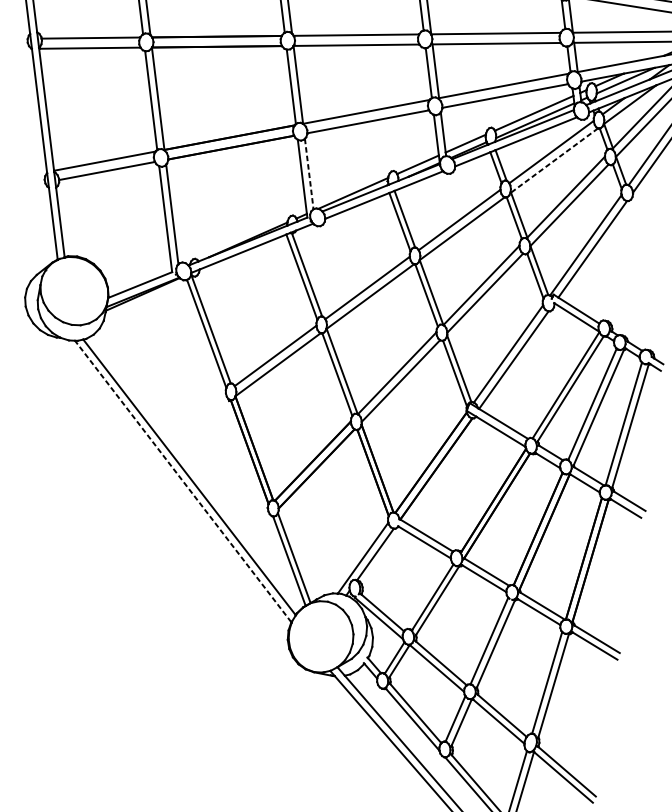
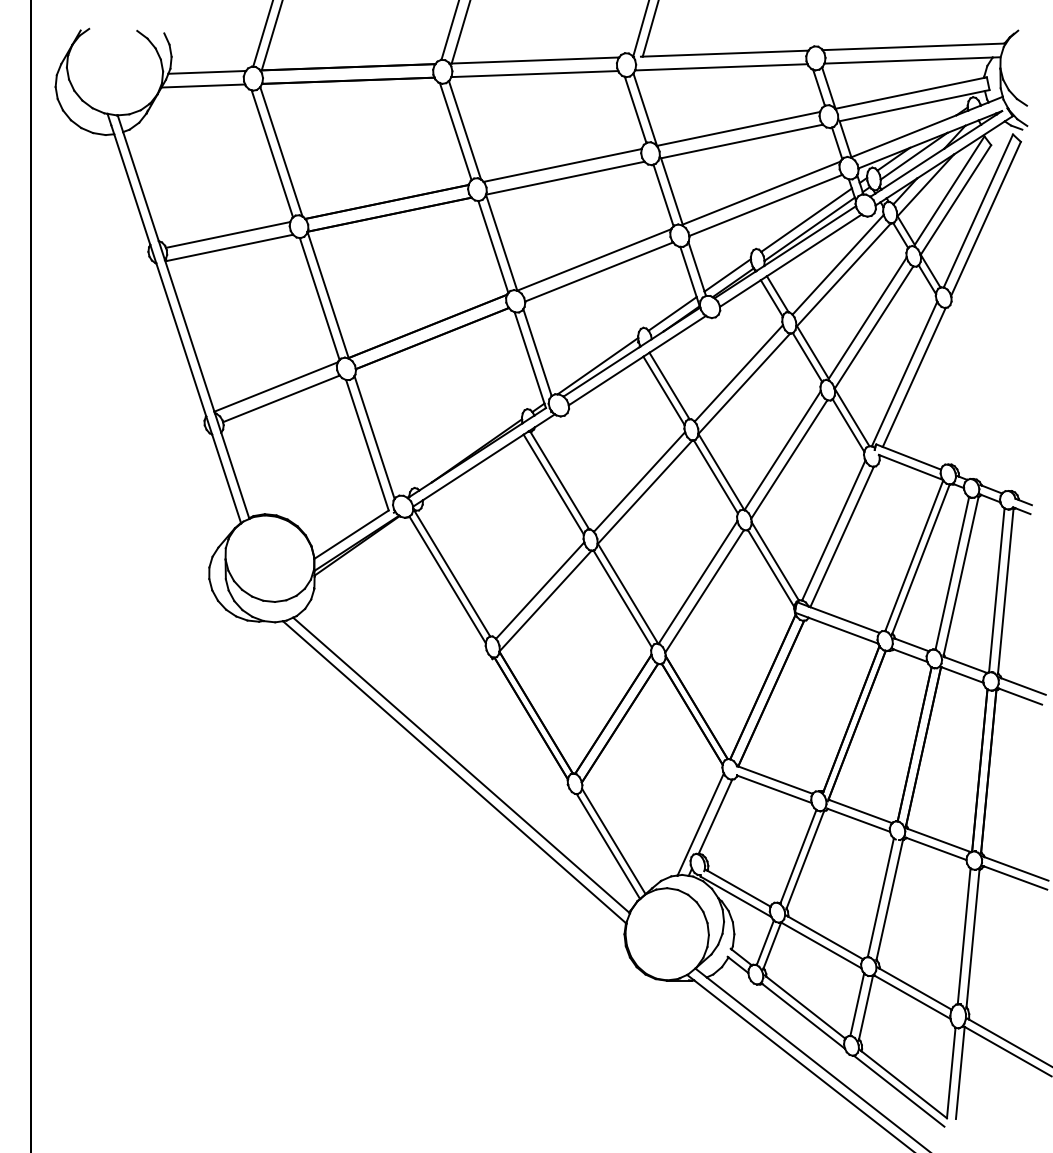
line: (554, 160) -> (844, 274), dashed -> solid
line: (309, 173) -> (537, 352), dashed -> solid
line: (183, 480) -> (454, 771), dashed -> solid

